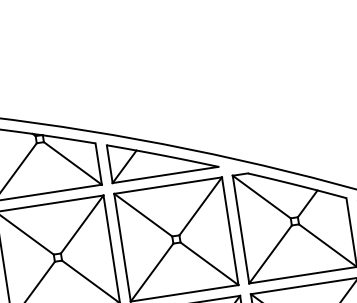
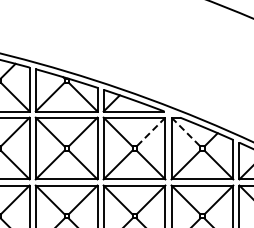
line: (262, 197) -> (186, 132), solid -> dashed
line: (199, 207) -> (150, 132), solid -> dashed

